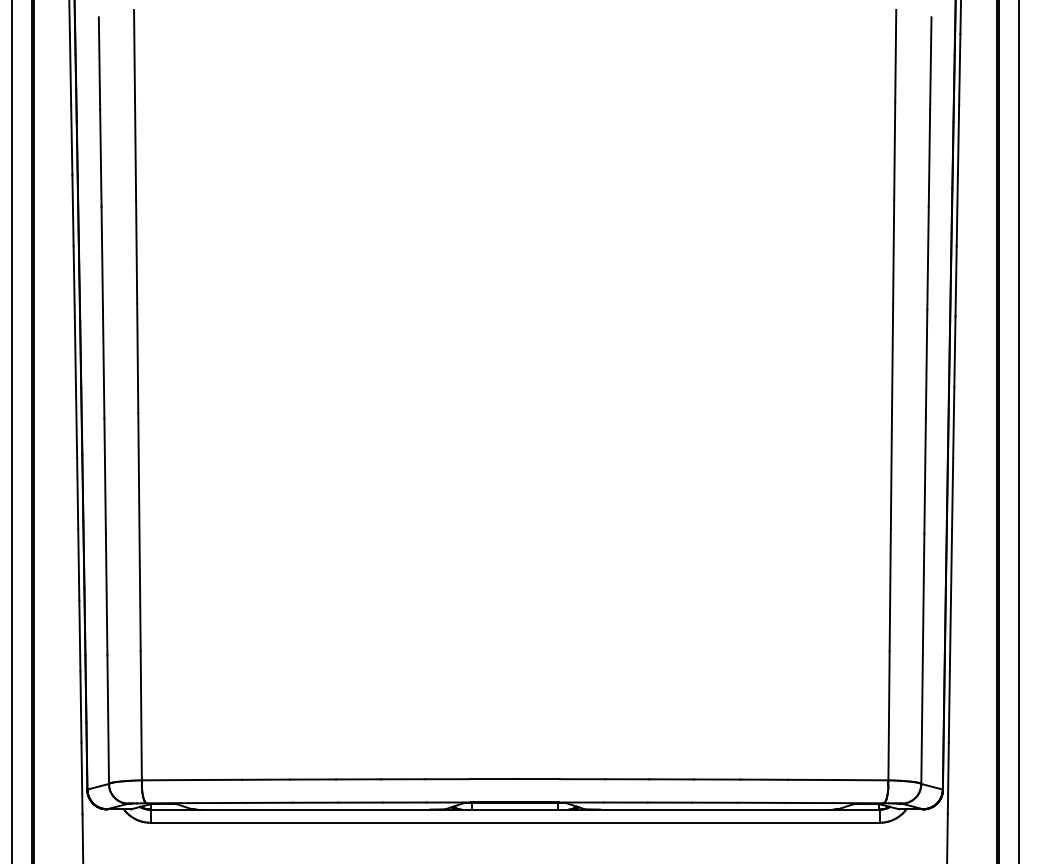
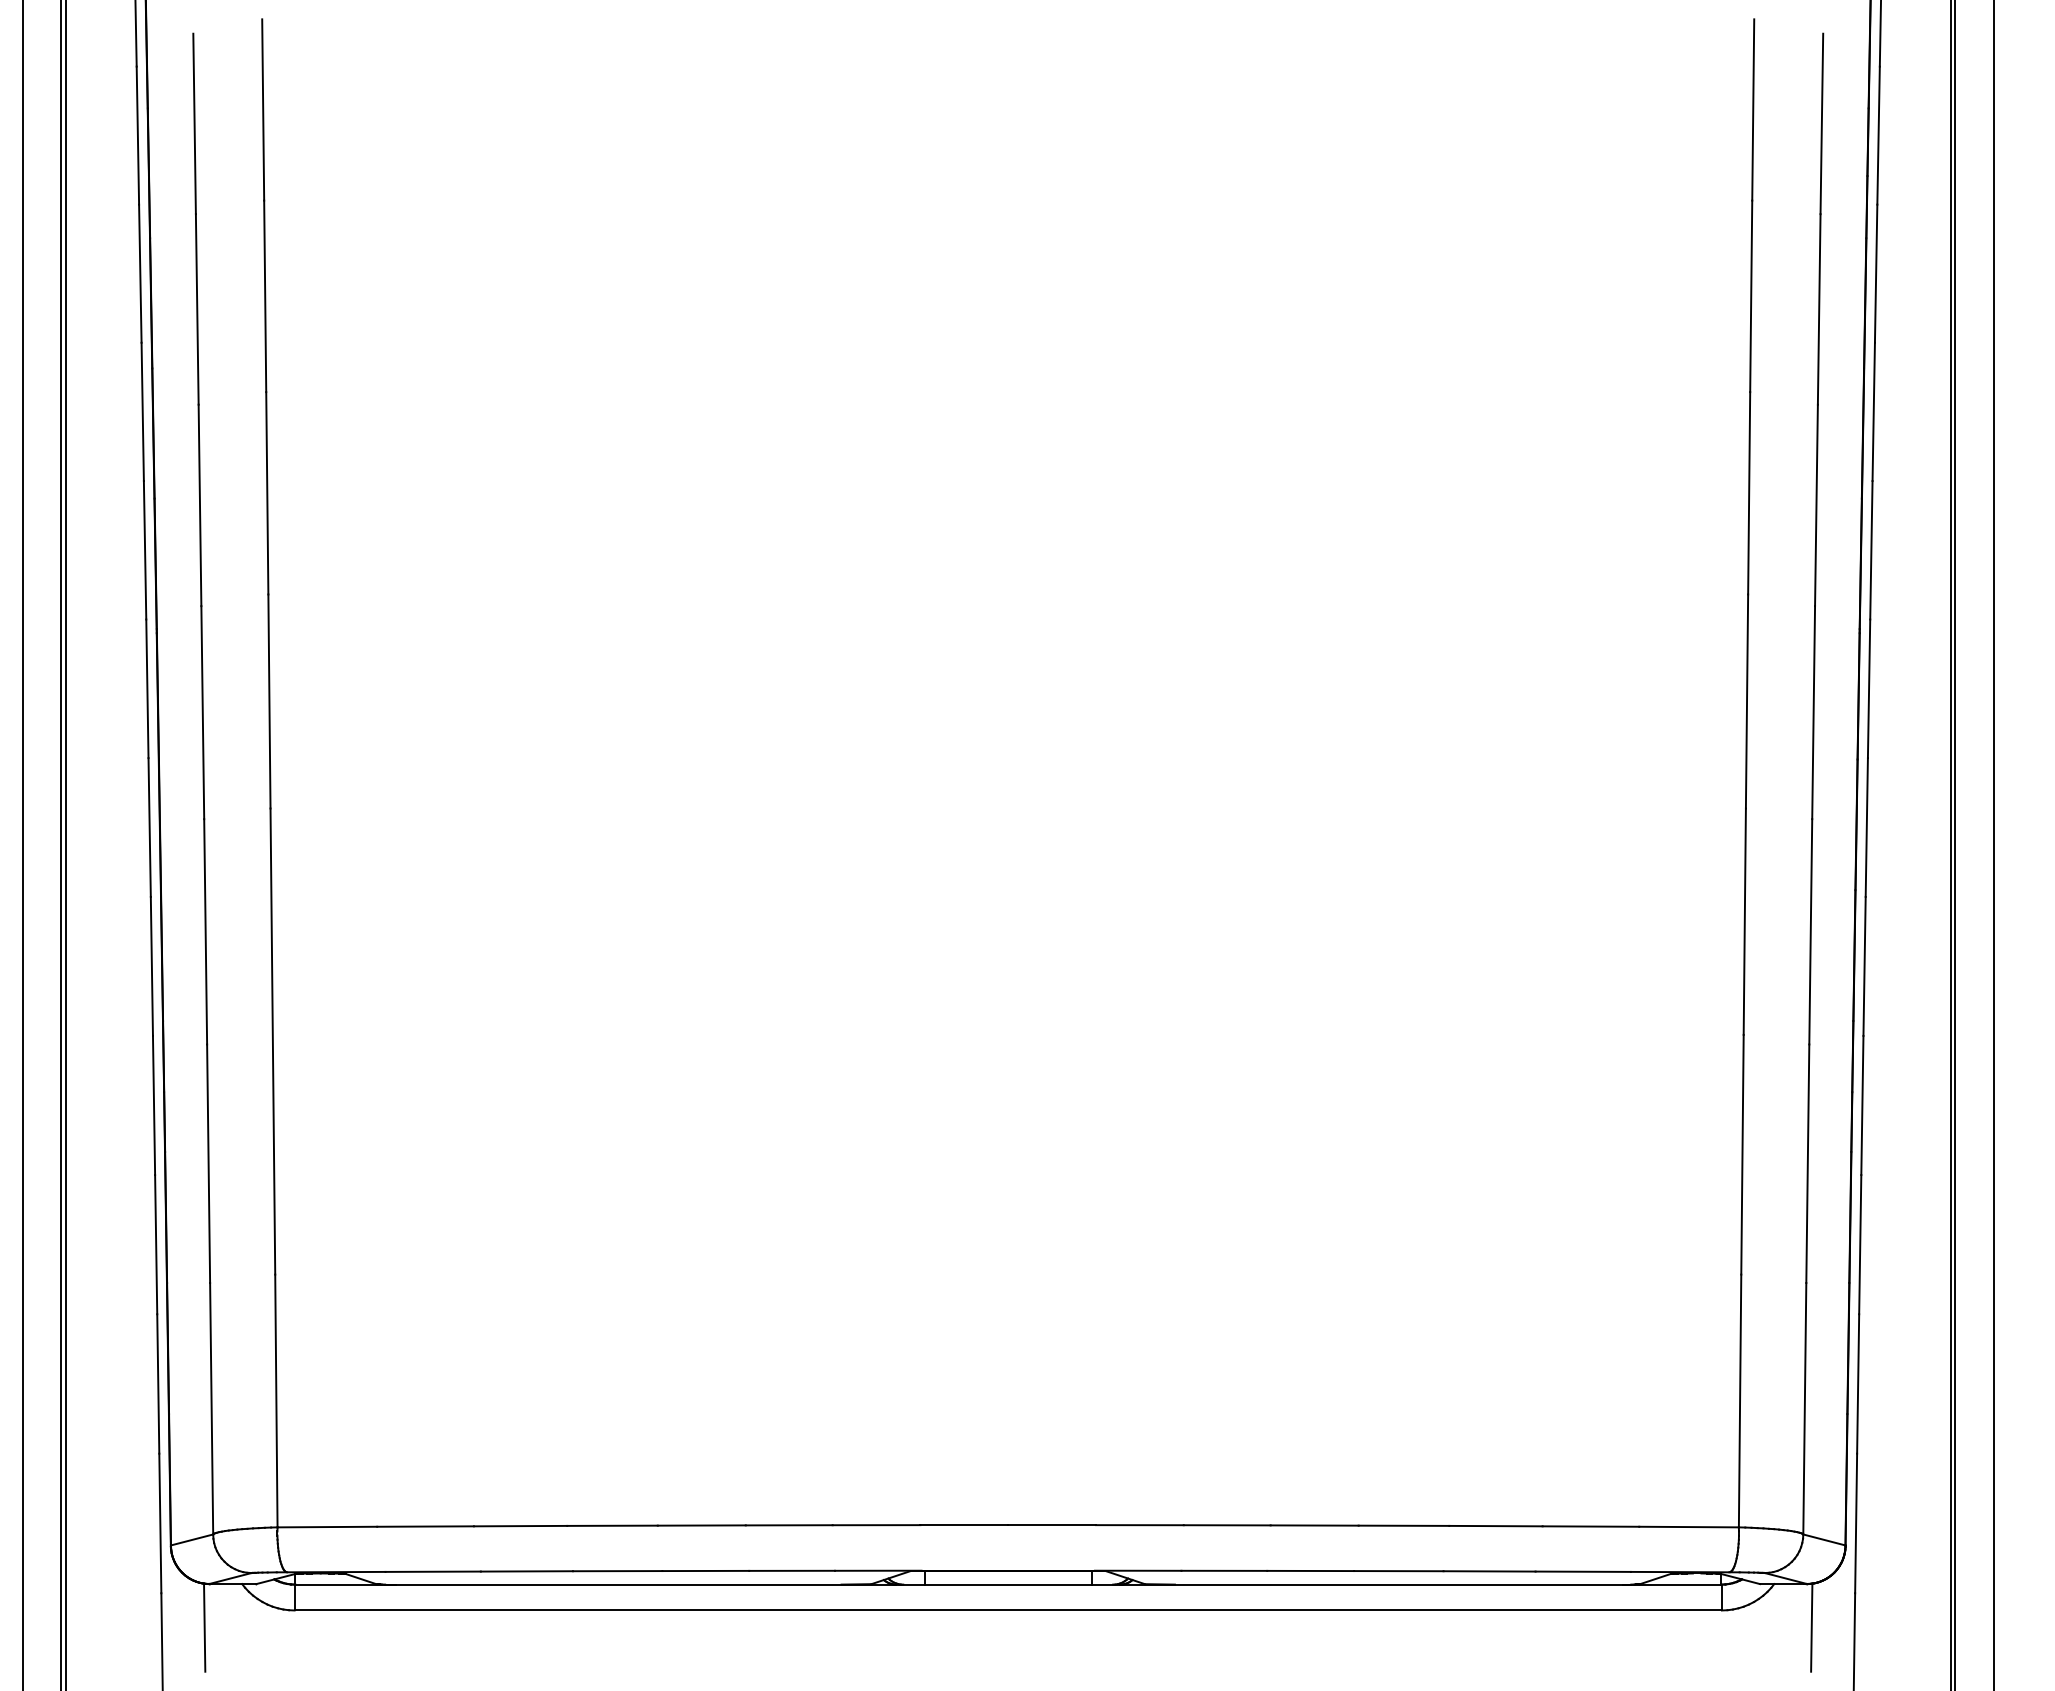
line: (104, 831) -> (204, 1627), added
line: (925, 831) -> (1811, 1627), added

